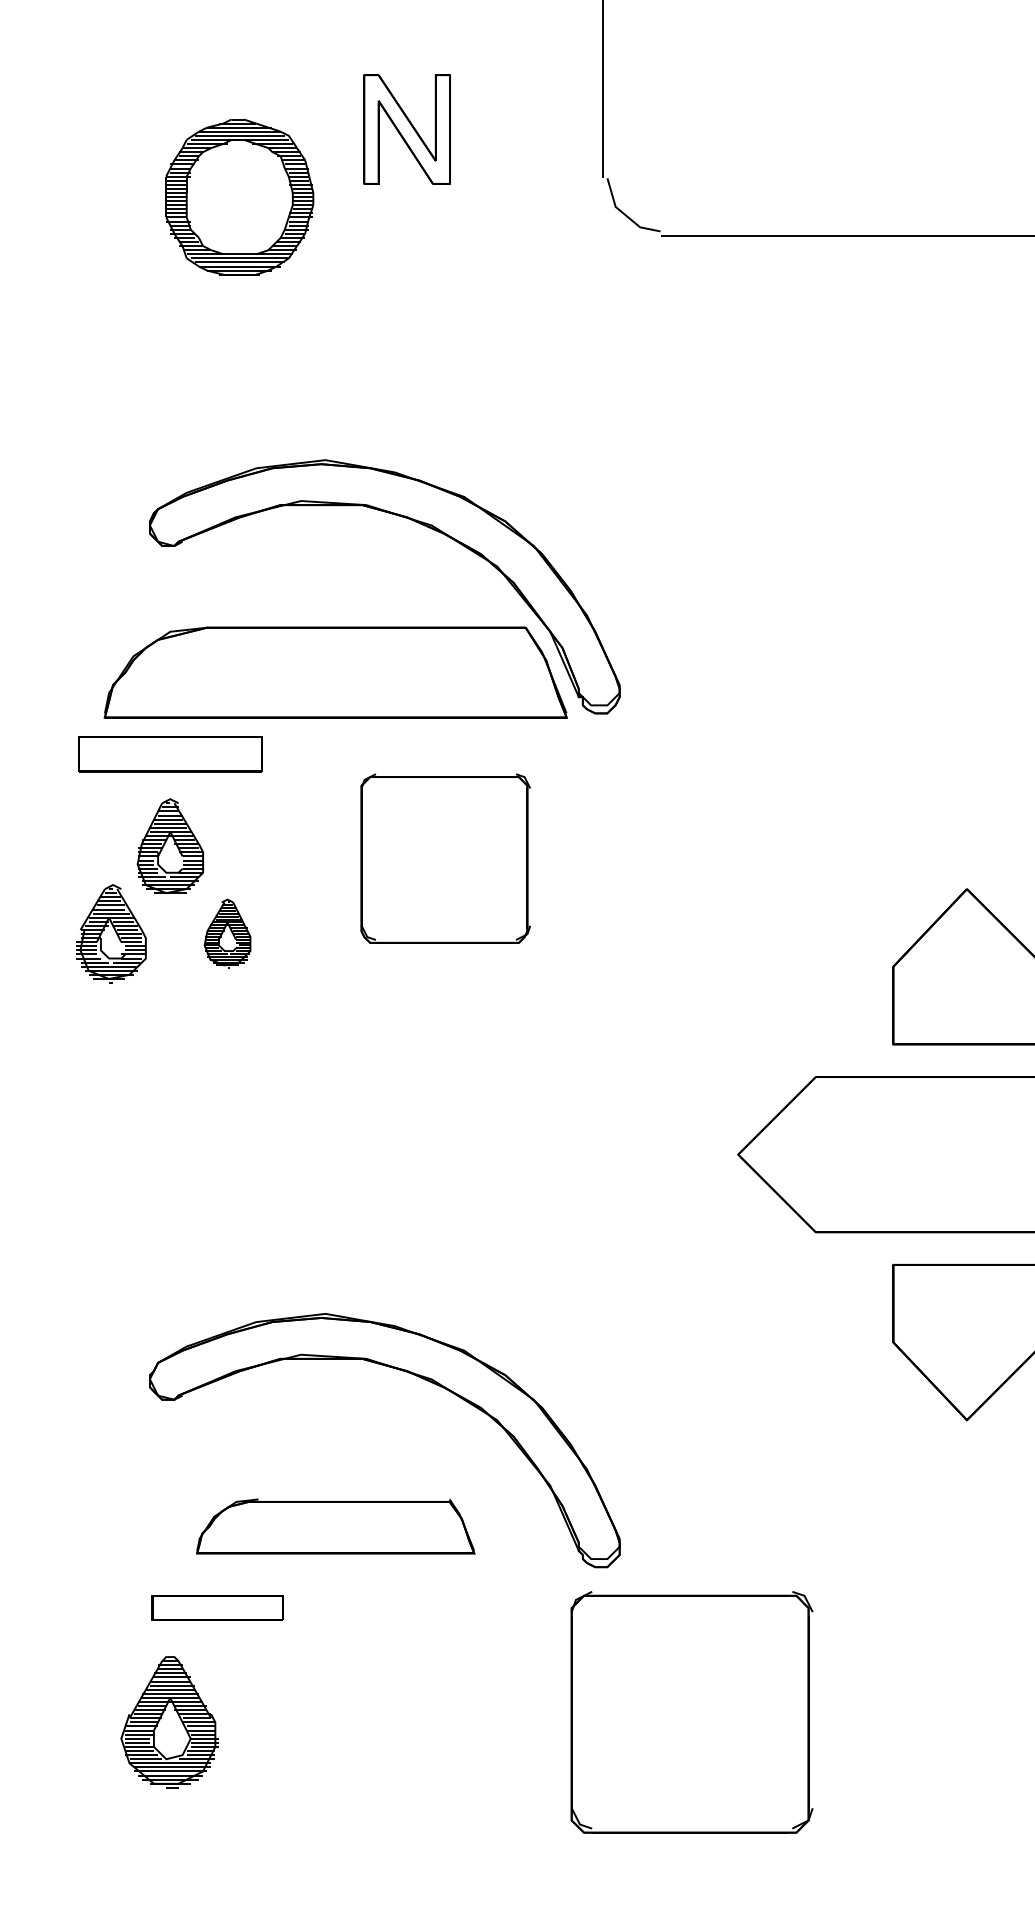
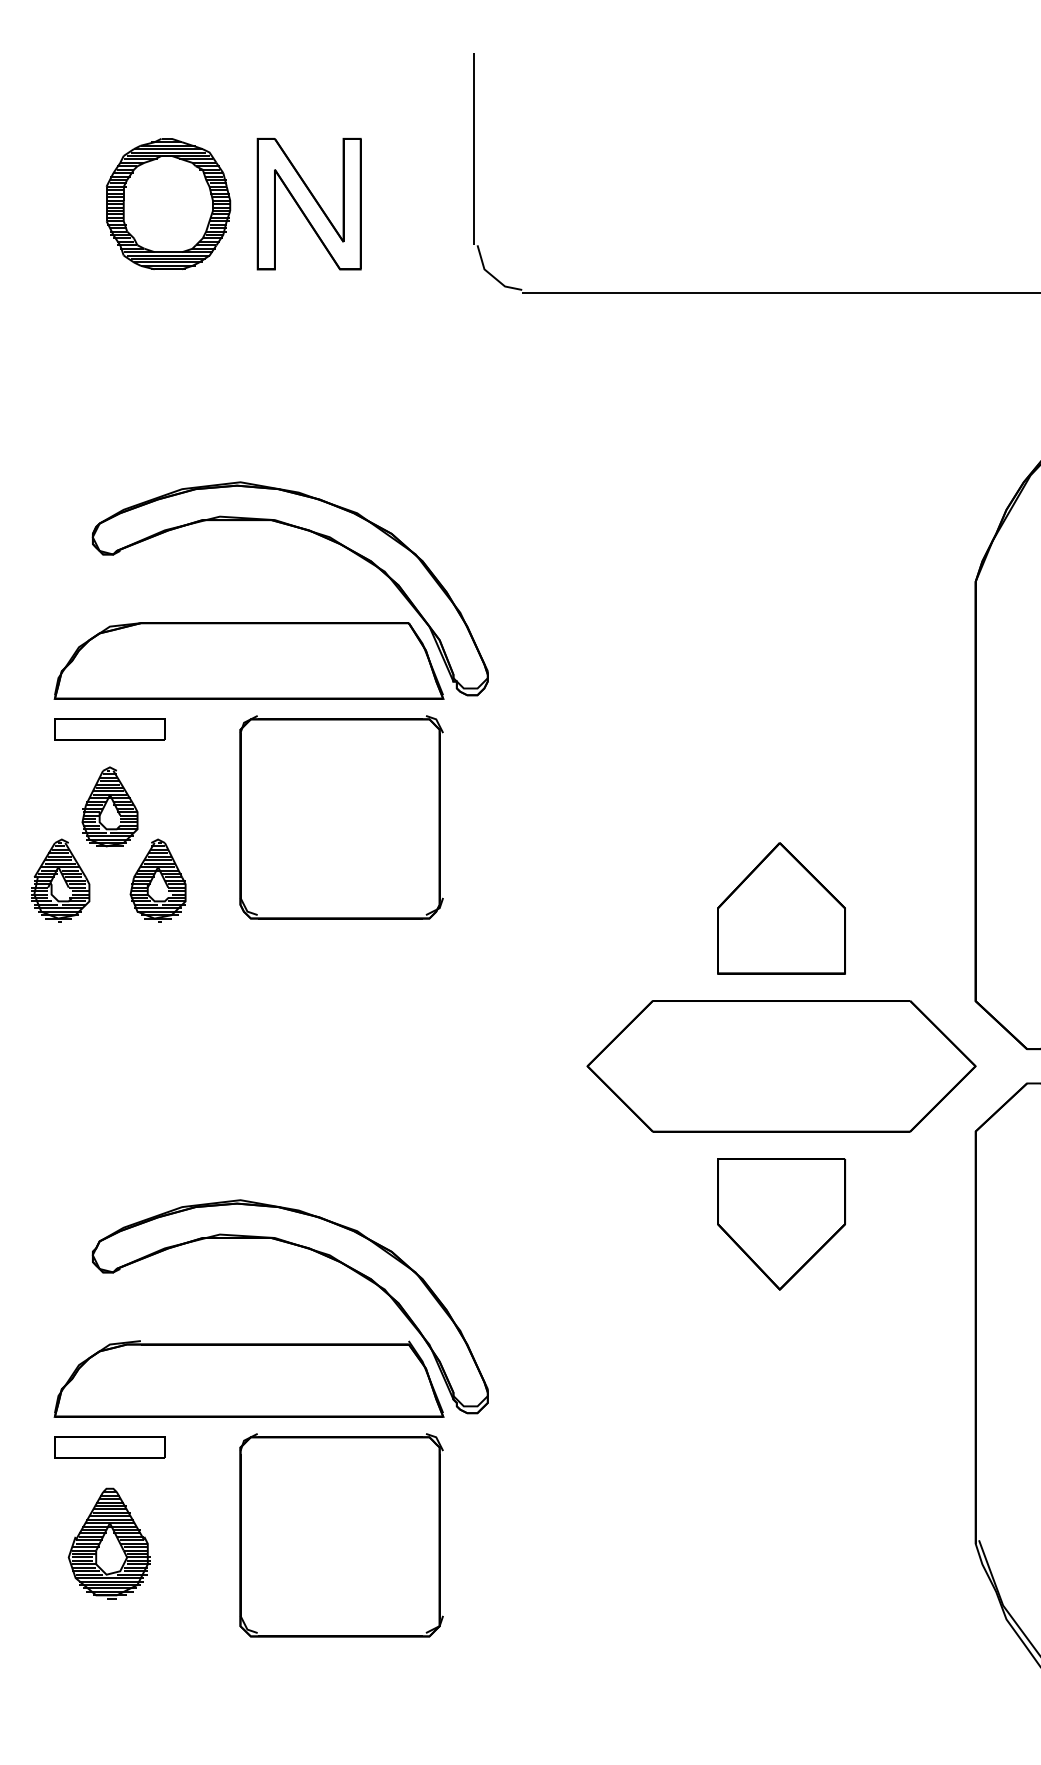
part: (406, 129) -> (308, 204), size x1.43
part: (239, 196) -> (168, 203), moved
part: (169, 754) -> (109, 729), size x0.71
part: (445, 858) -> (341, 817), size x1.43
part: (226, 933) -> (157, 880), size x1.43
part: (335, 1525) -> (248, 1378), size x1.67
part: (217, 1607) -> (109, 1447), moved
part: (691, 1712) -> (341, 1535), moved

